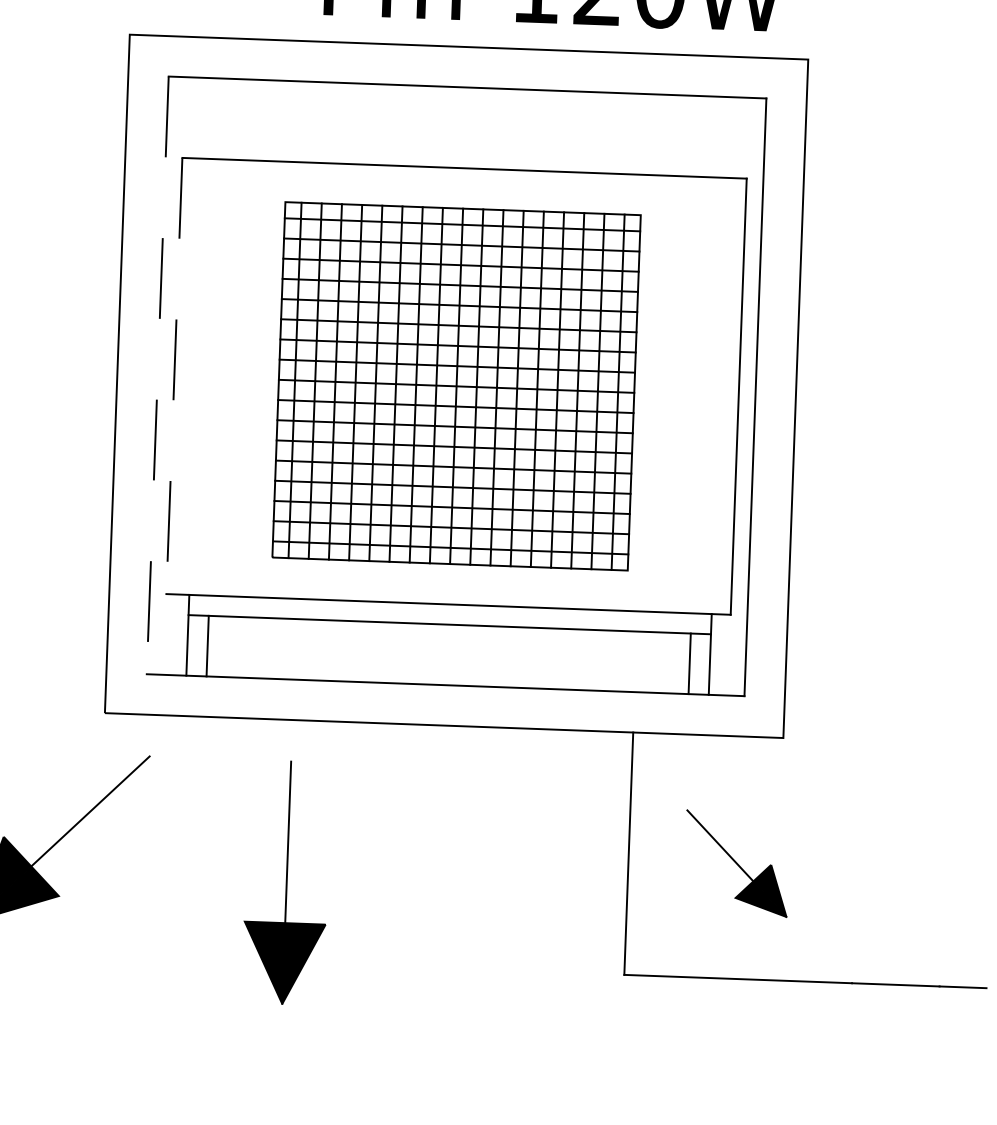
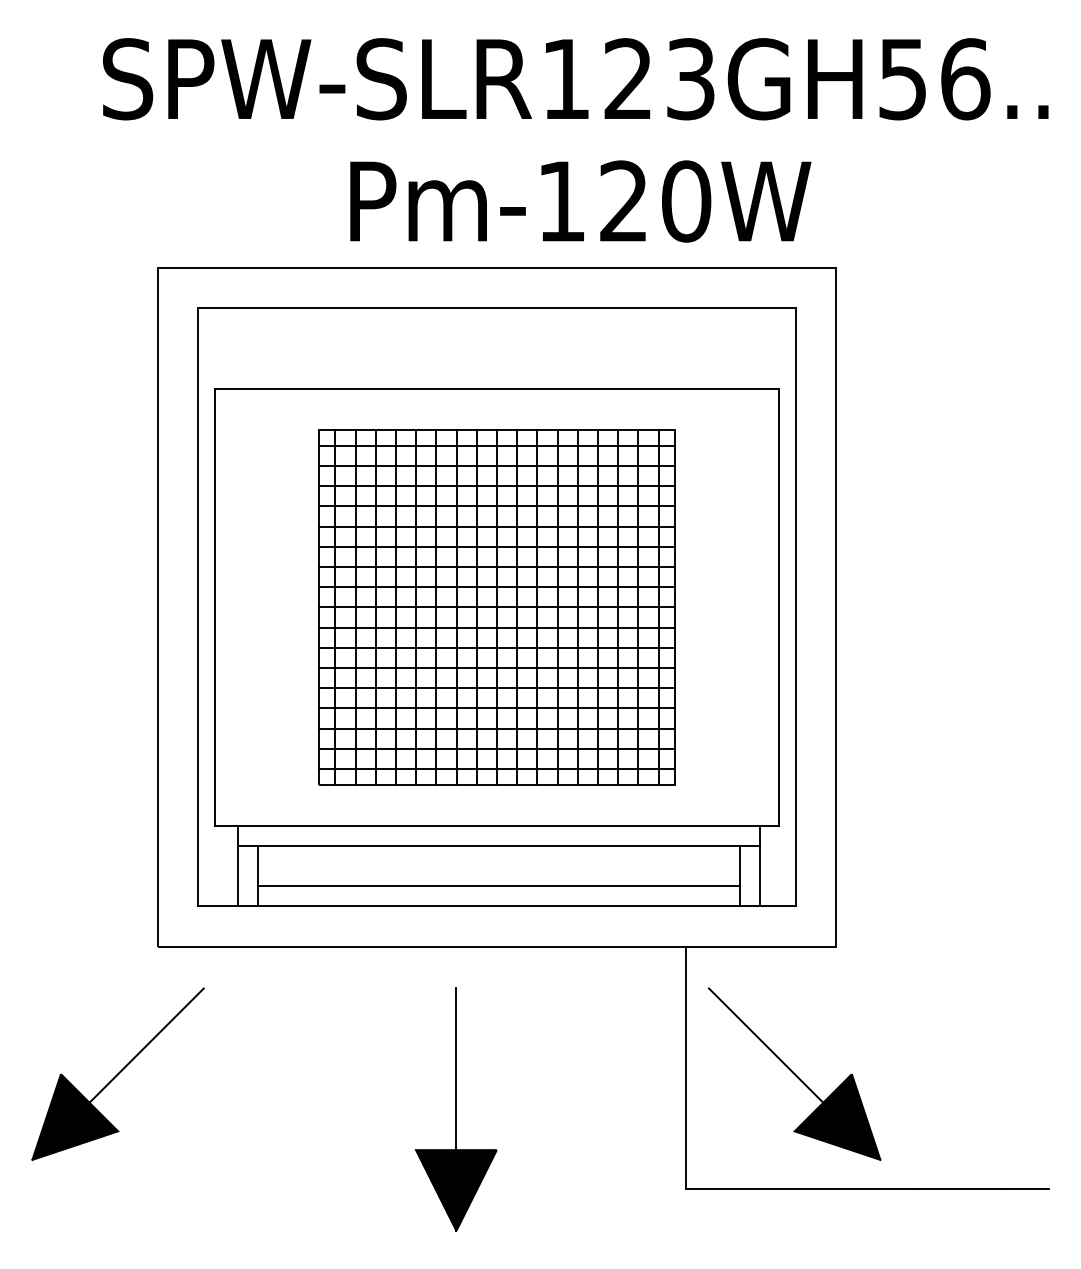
line: (157, 375) -> (197, 607), dashed -> solid
line: (174, 376) -> (214, 607), dashed -> solid
line: (447, 665) -> (498, 886), added
part: (736, 863) -> (794, 1073), size x1.67
part: (285, 882) -> (455, 1109), moved

